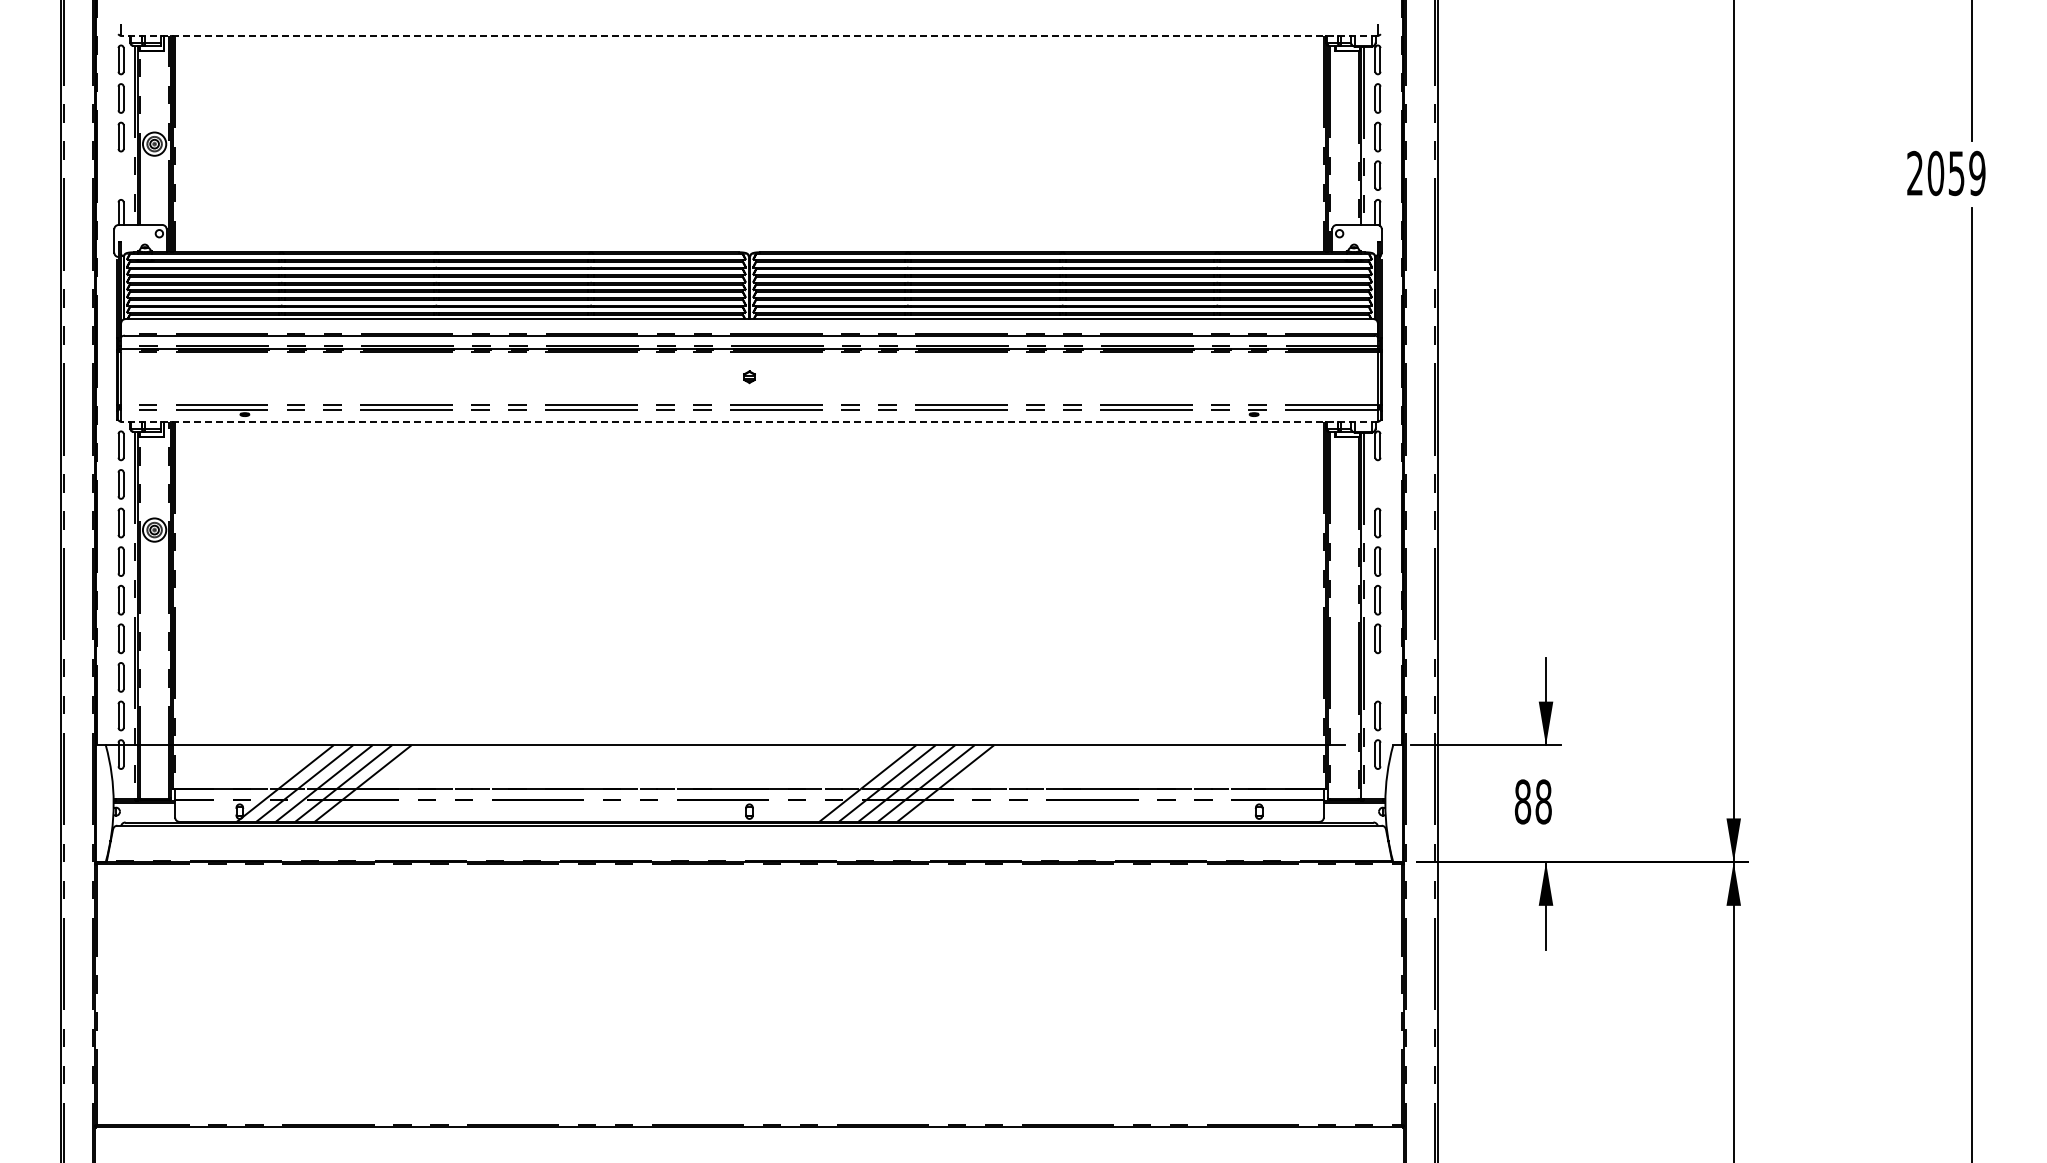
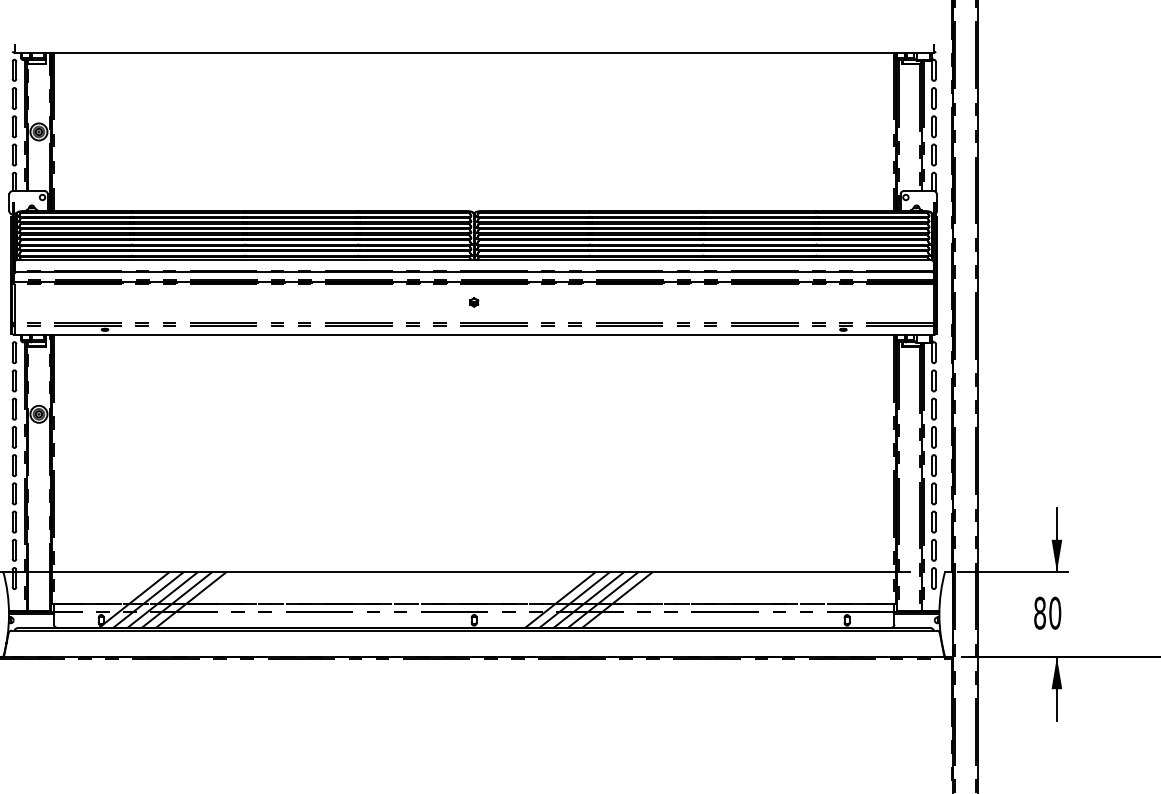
line: (749, 35) -> (474, 52), dashed -> solid
part: (120, 175) -> (14, 154), added
line: (749, 421) -> (474, 334), dashed -> solid
part: (1377, 484) -> (933, 380), added
part: (1377, 677) -> (933, 522), added
text: (1543, 801) -> (1055, 612), 88 -> 80

